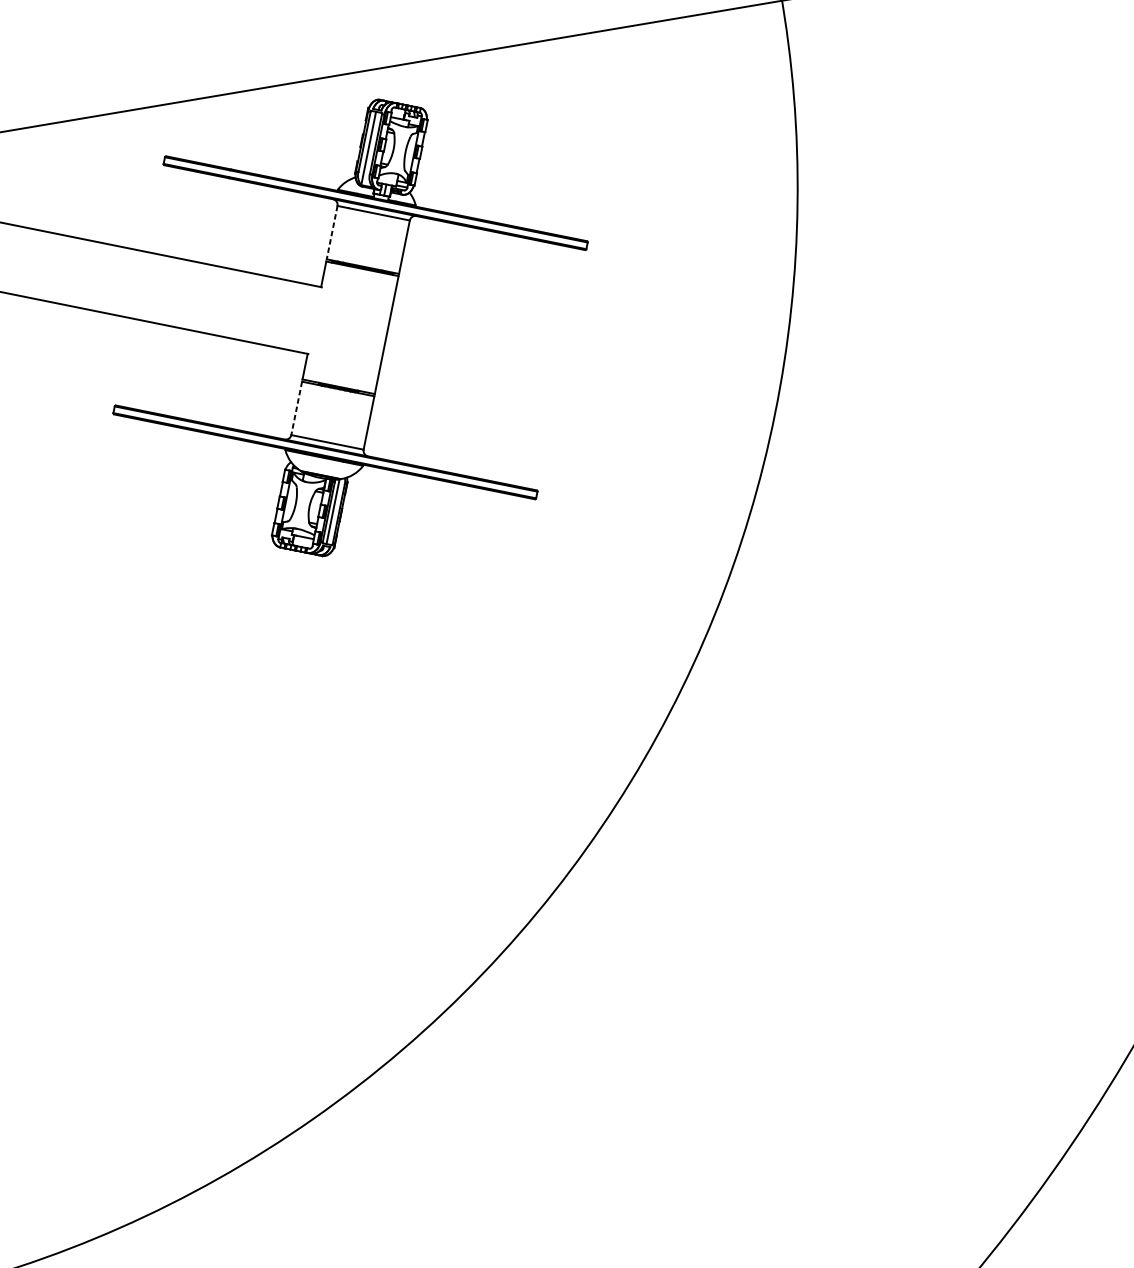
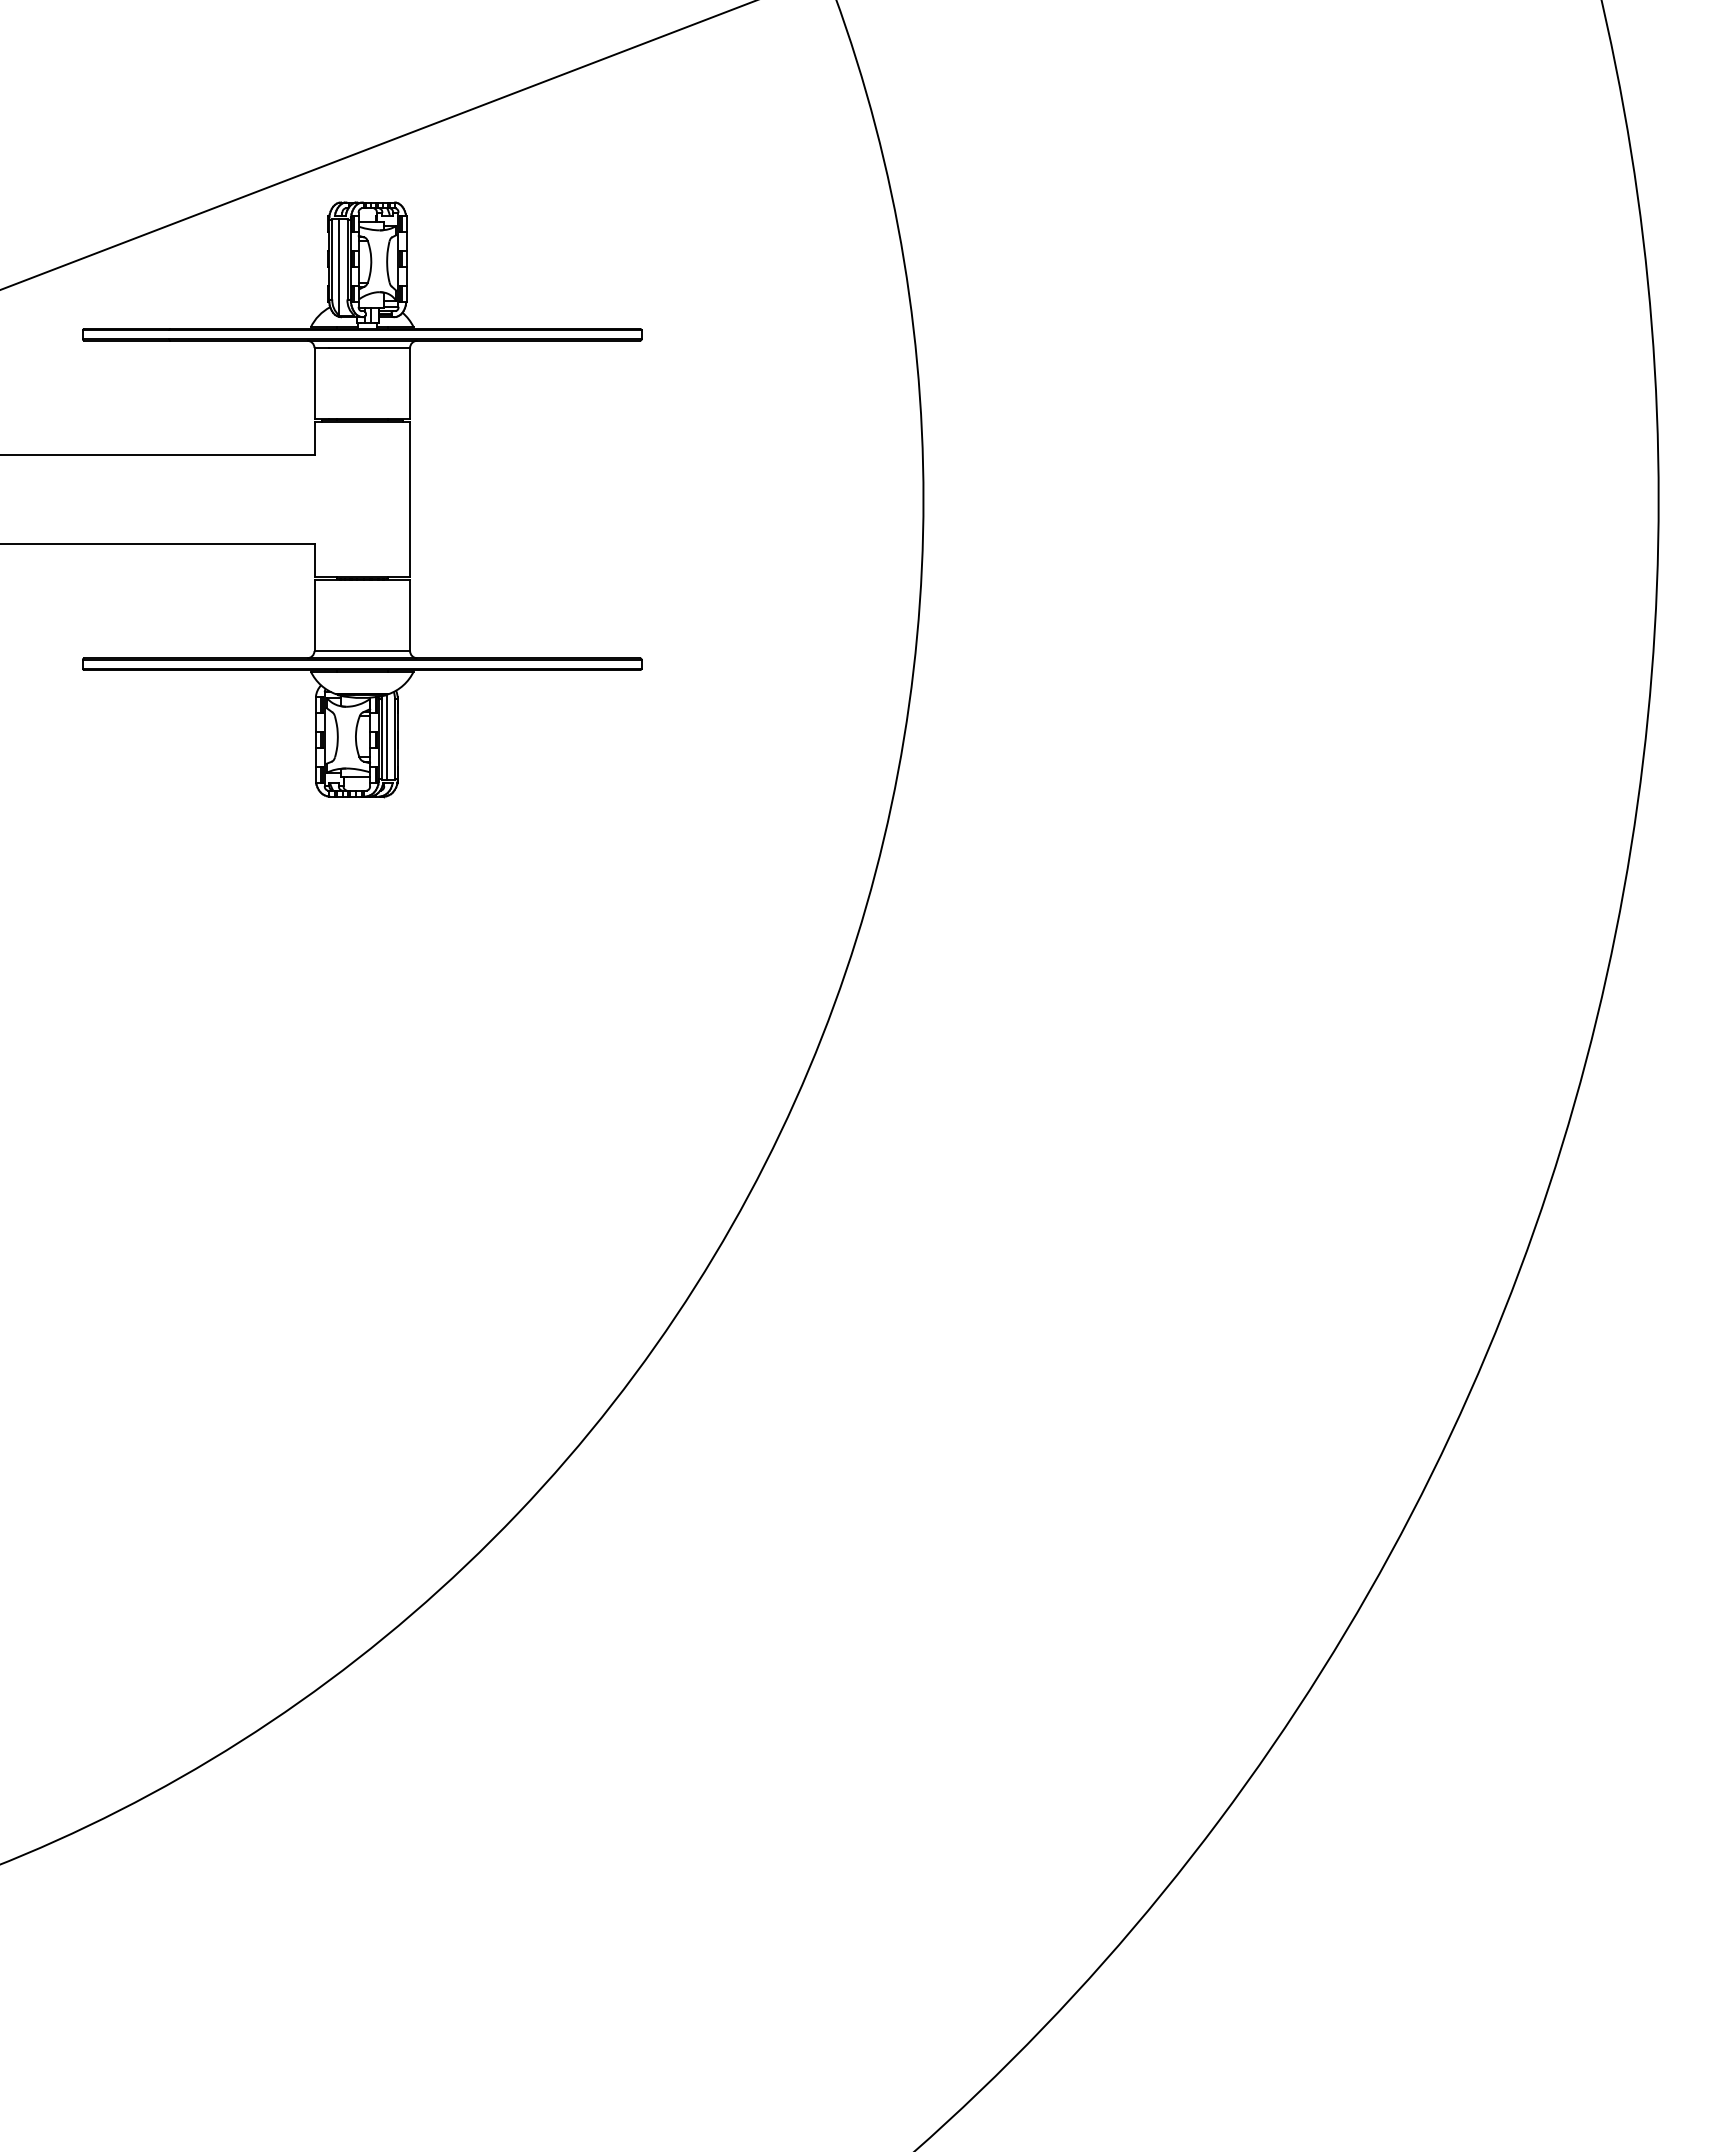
line: (332, 232) -> (314, 383), dashed -> solid
line: (296, 409) -> (314, 616), dashed -> solid

